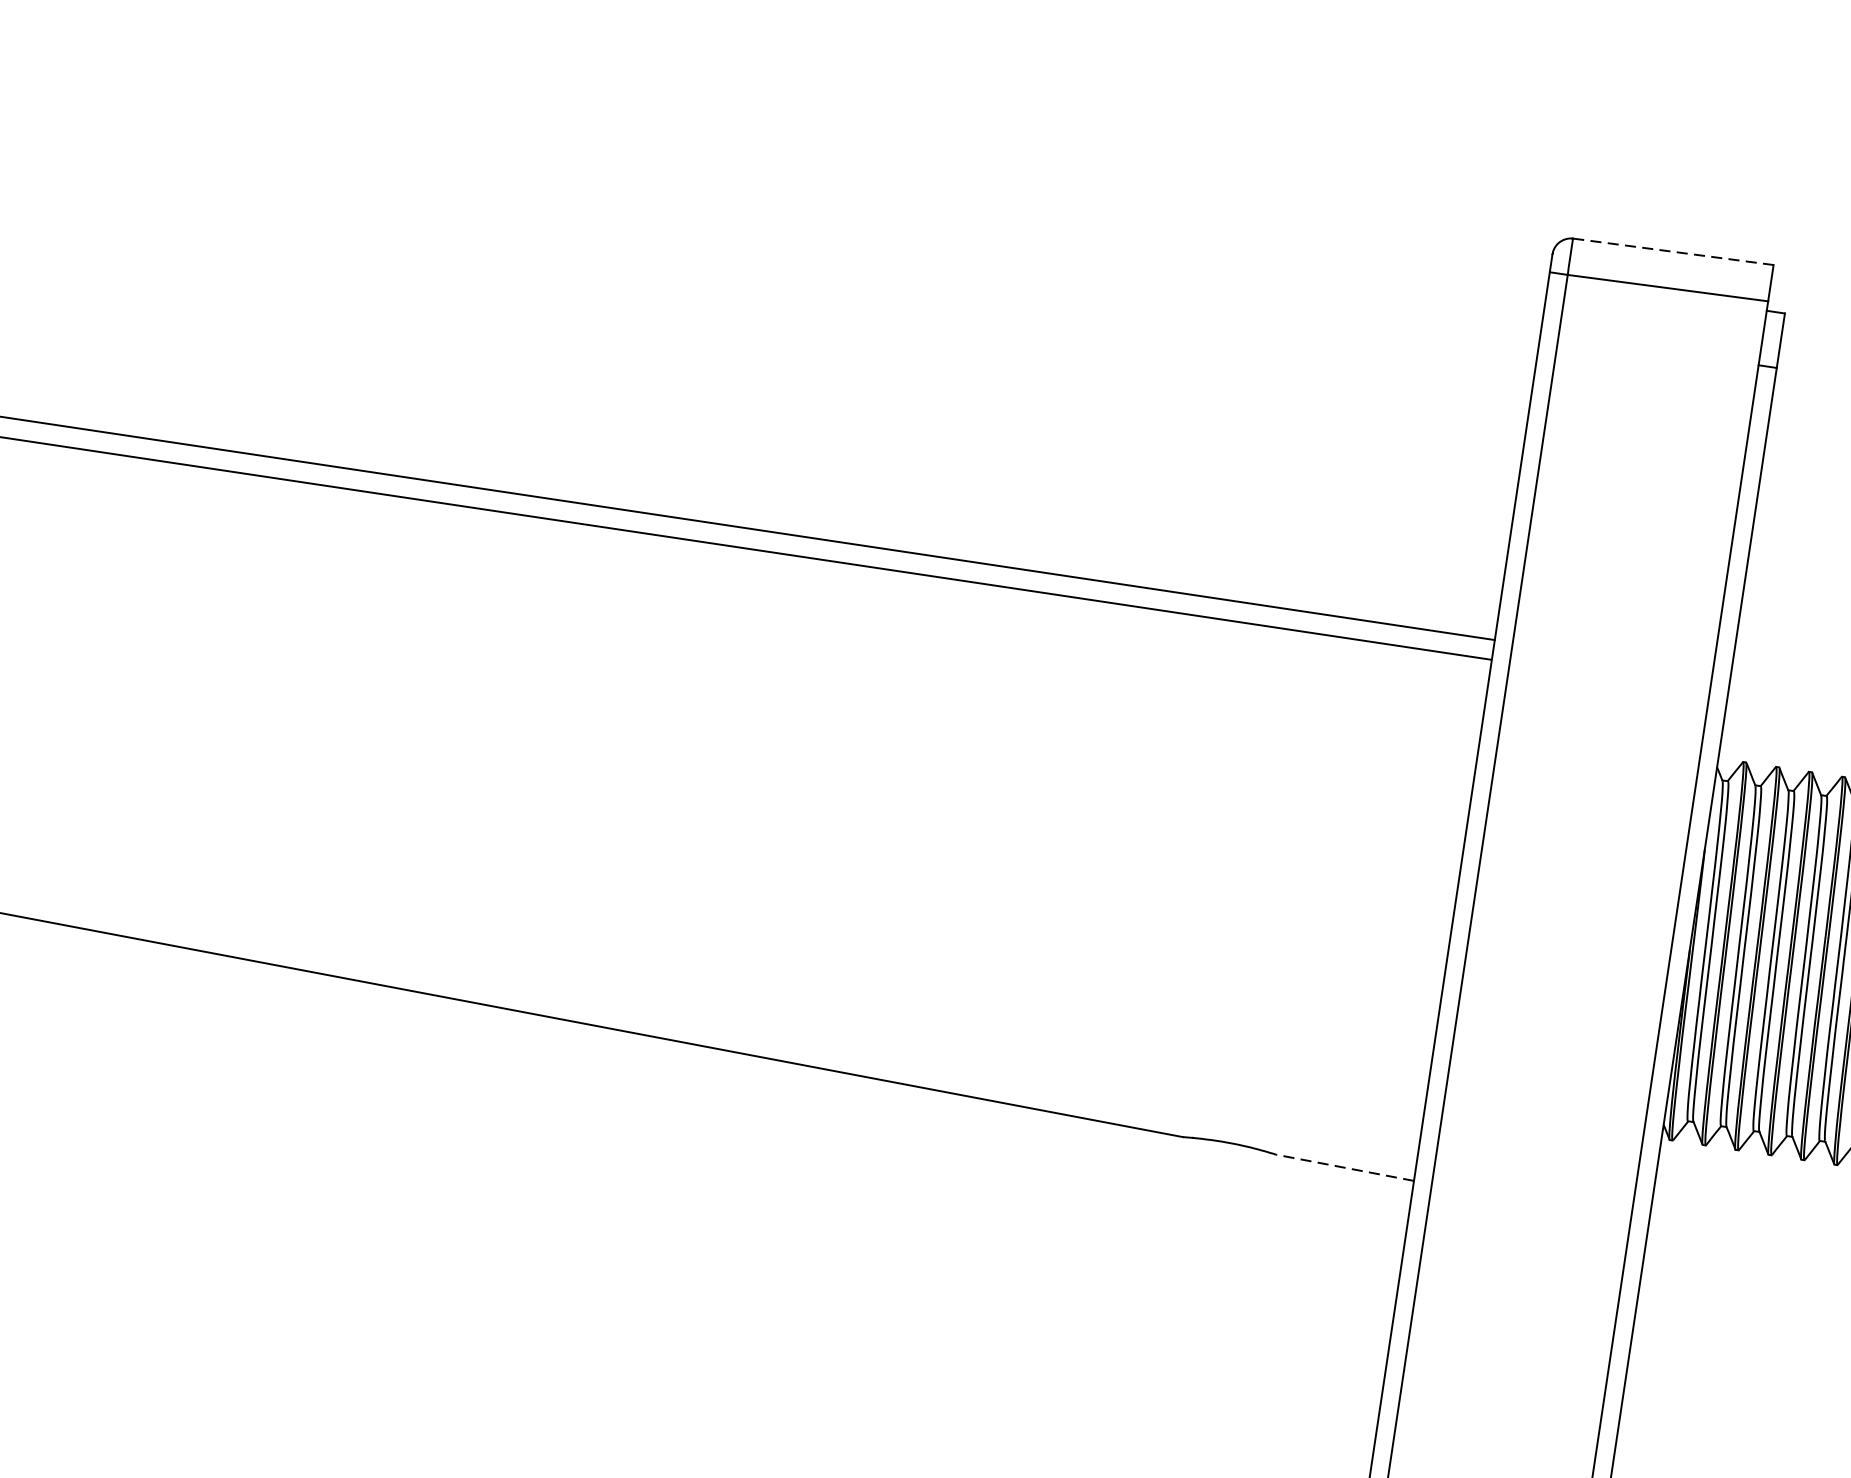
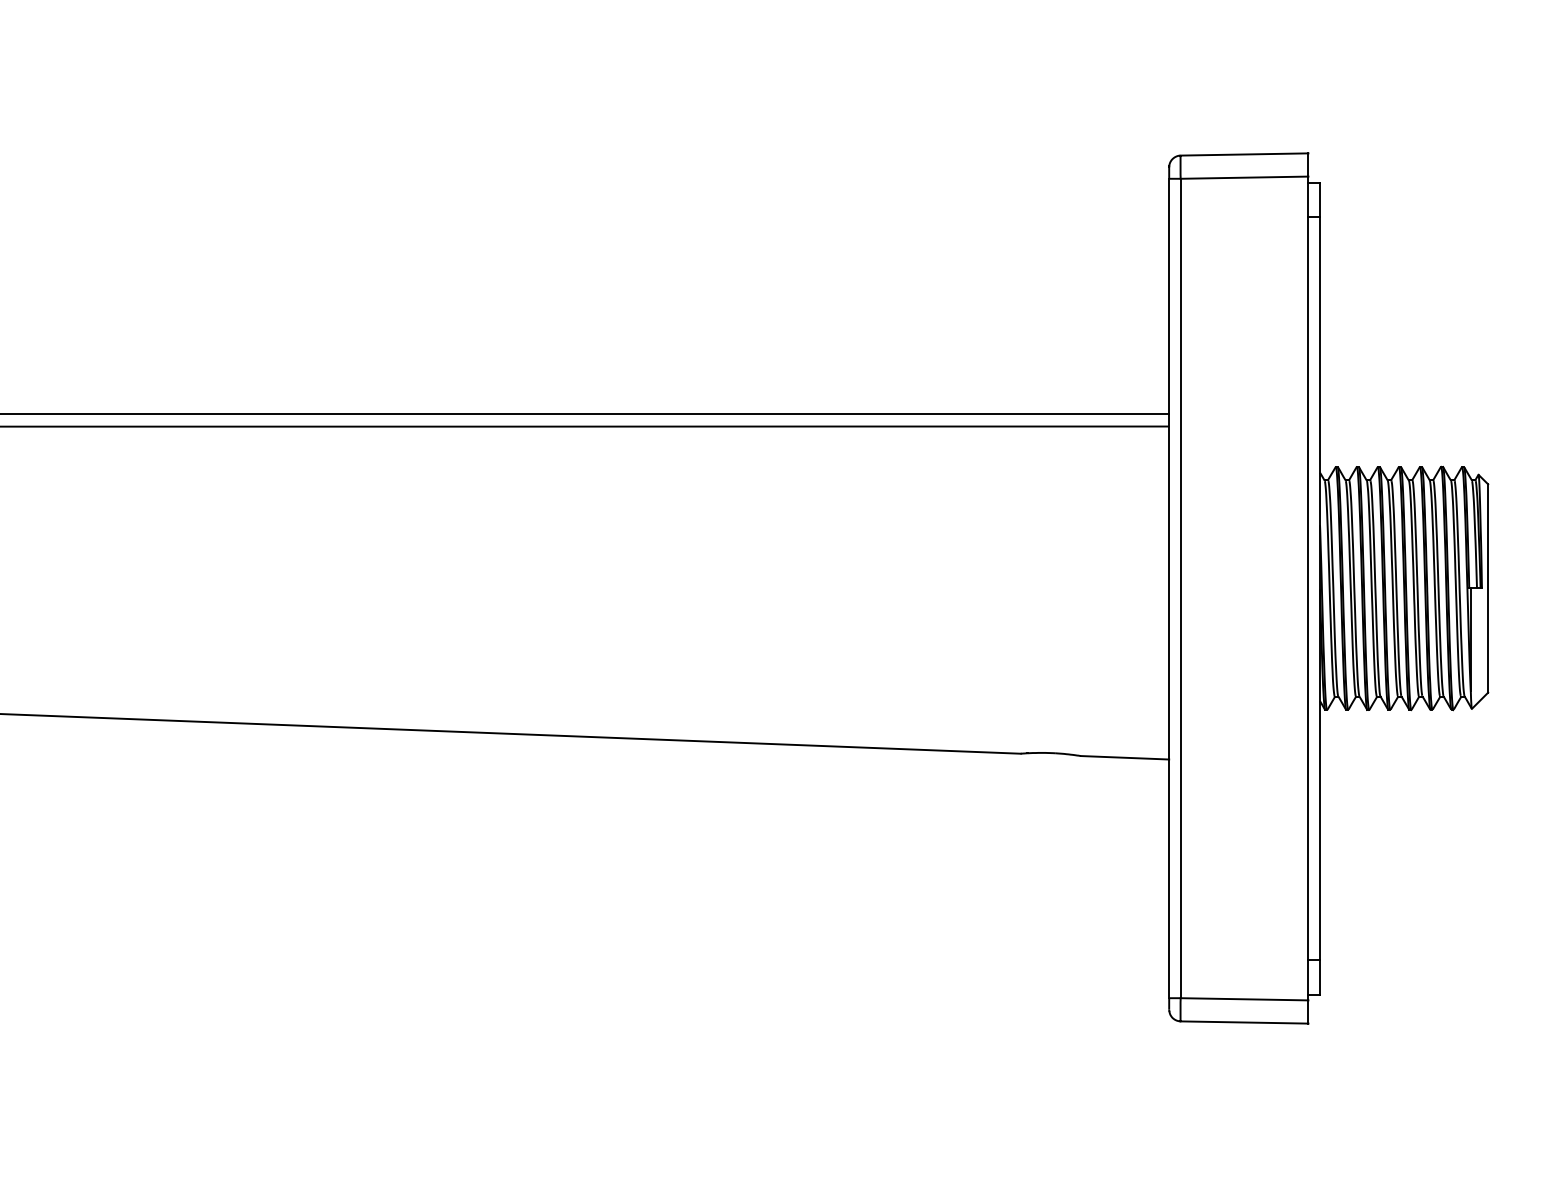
line: (1673, 251) -> (1244, 154), dashed -> solid
line: (1344, 1167) -> (1124, 757), dashed -> solid

